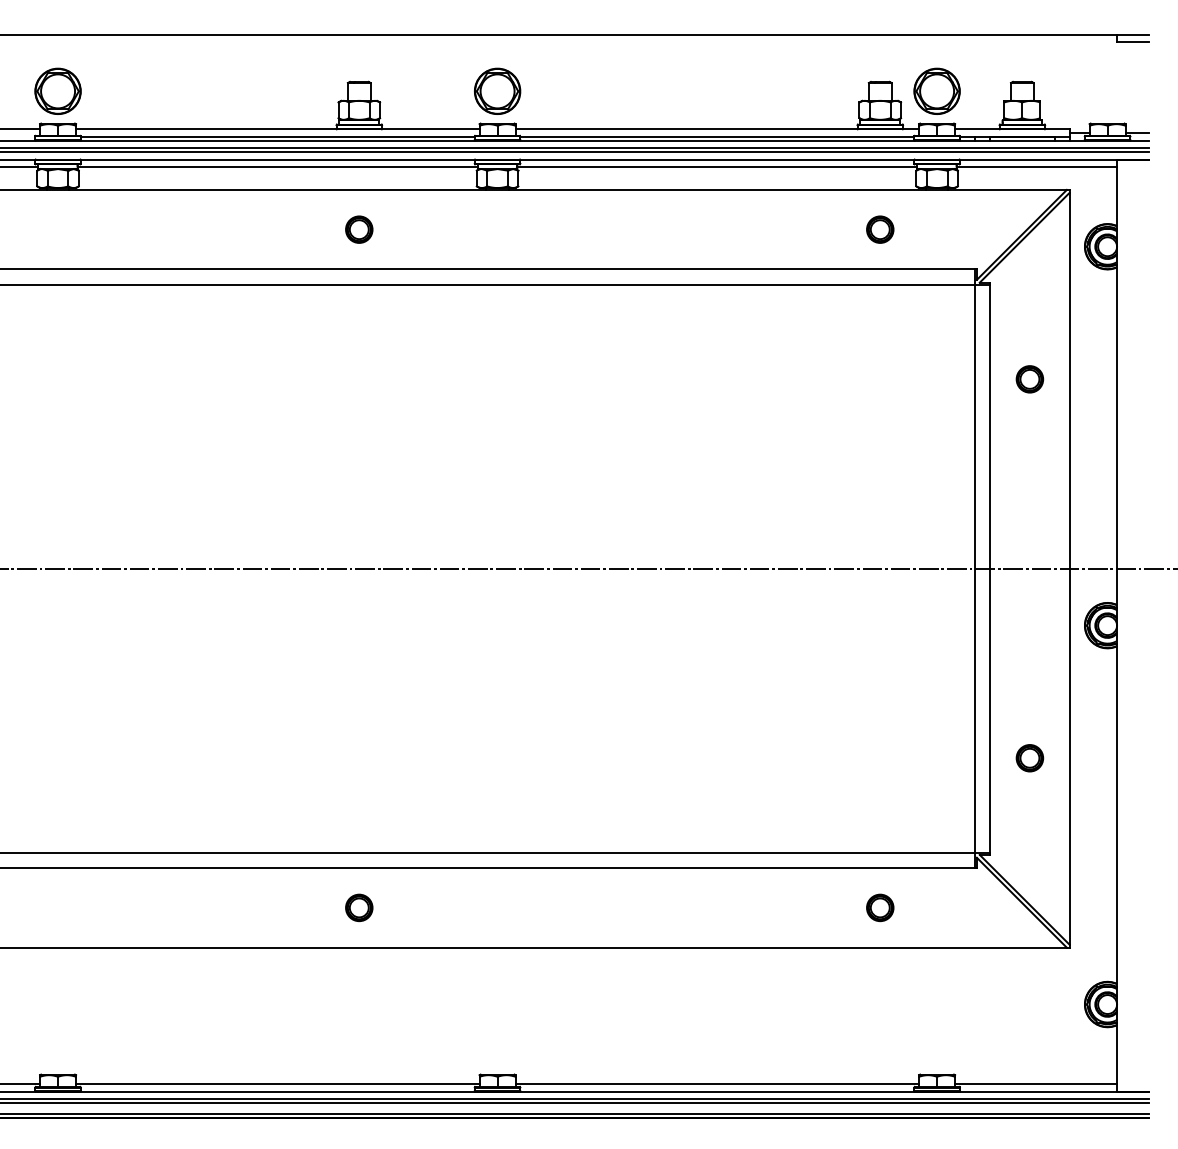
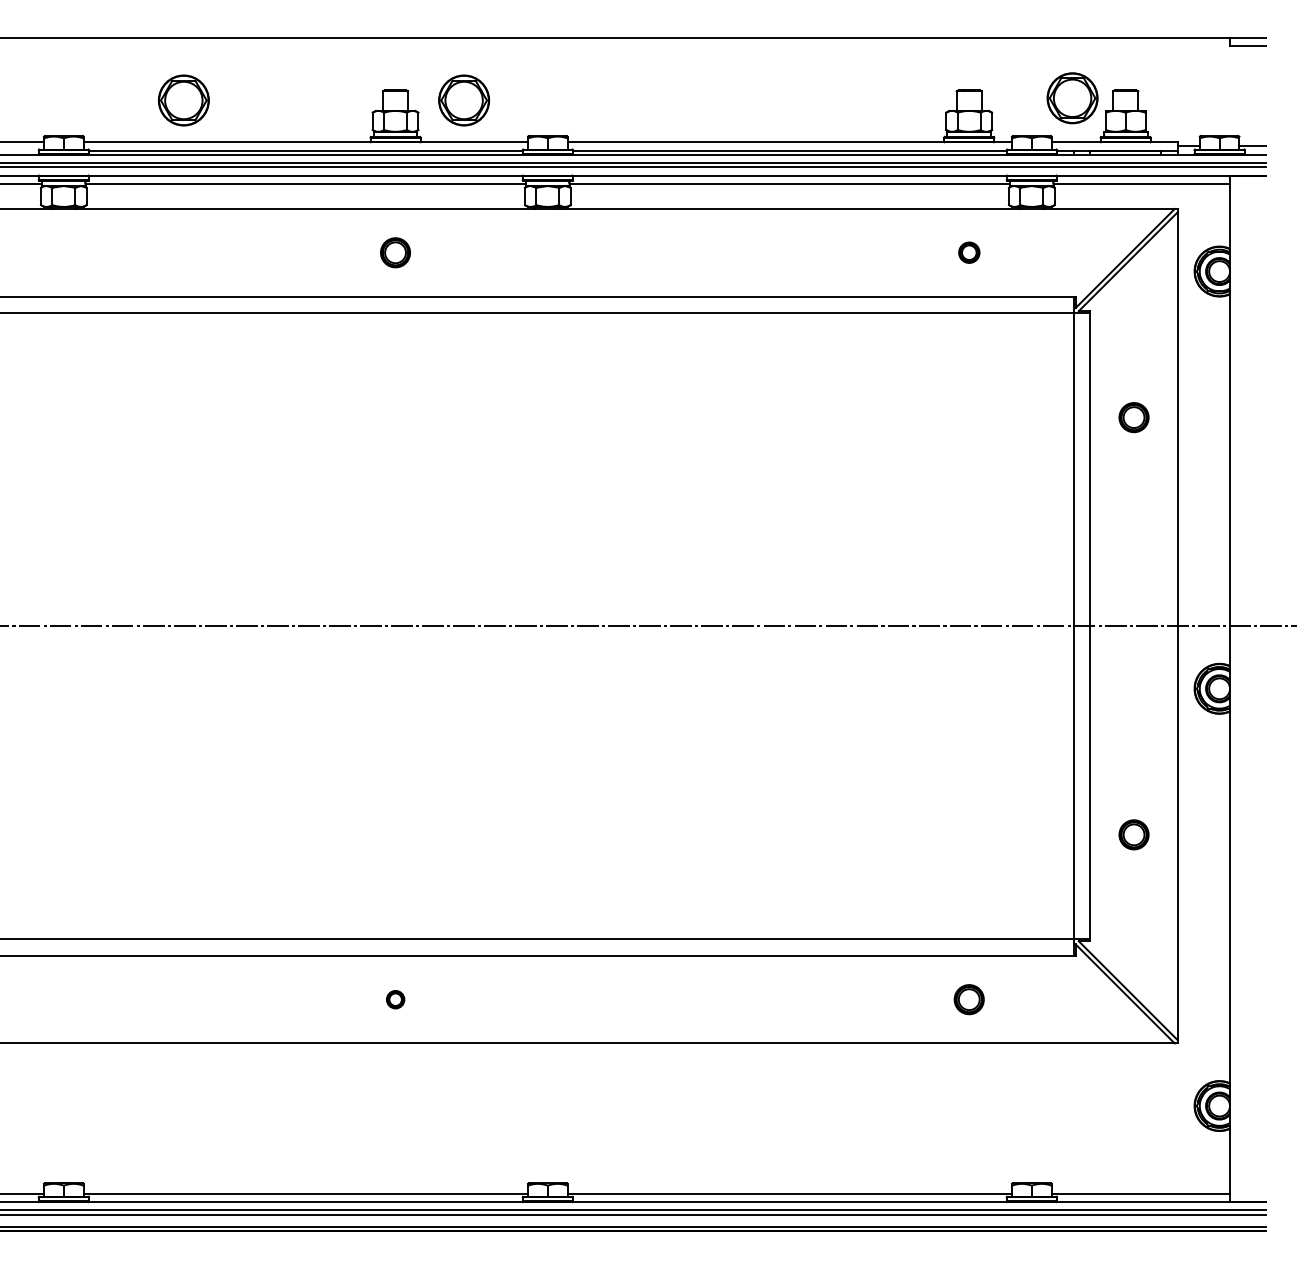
part: (57, 90) -> (183, 99), moved
part: (497, 90) -> (464, 99), moved
part: (936, 90) -> (1071, 97), moved
part: (880, 229) -> (969, 252), size x0.7
part: (359, 907) -> (395, 999), size x0.6

